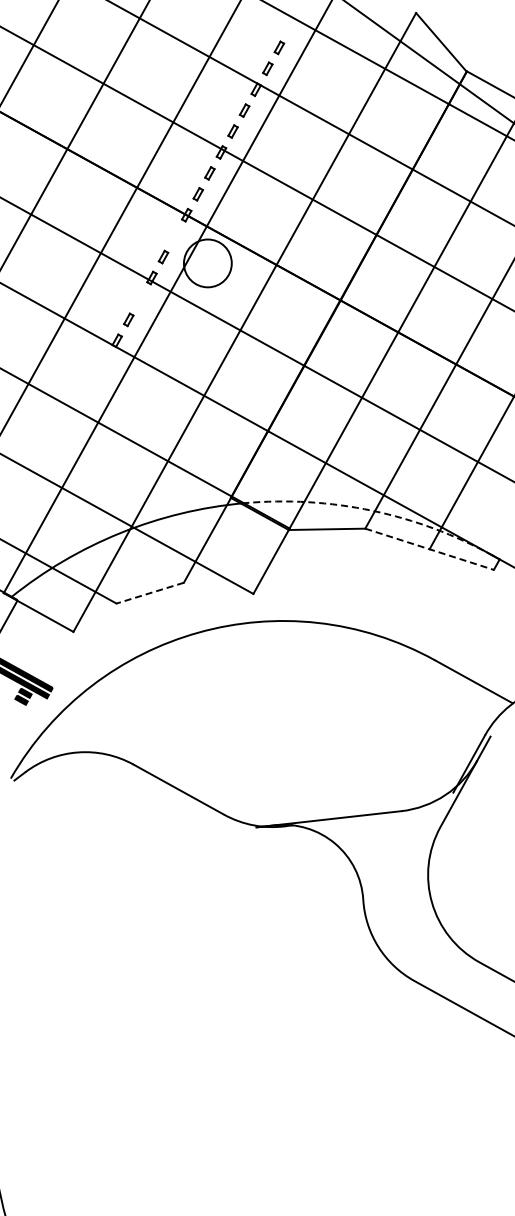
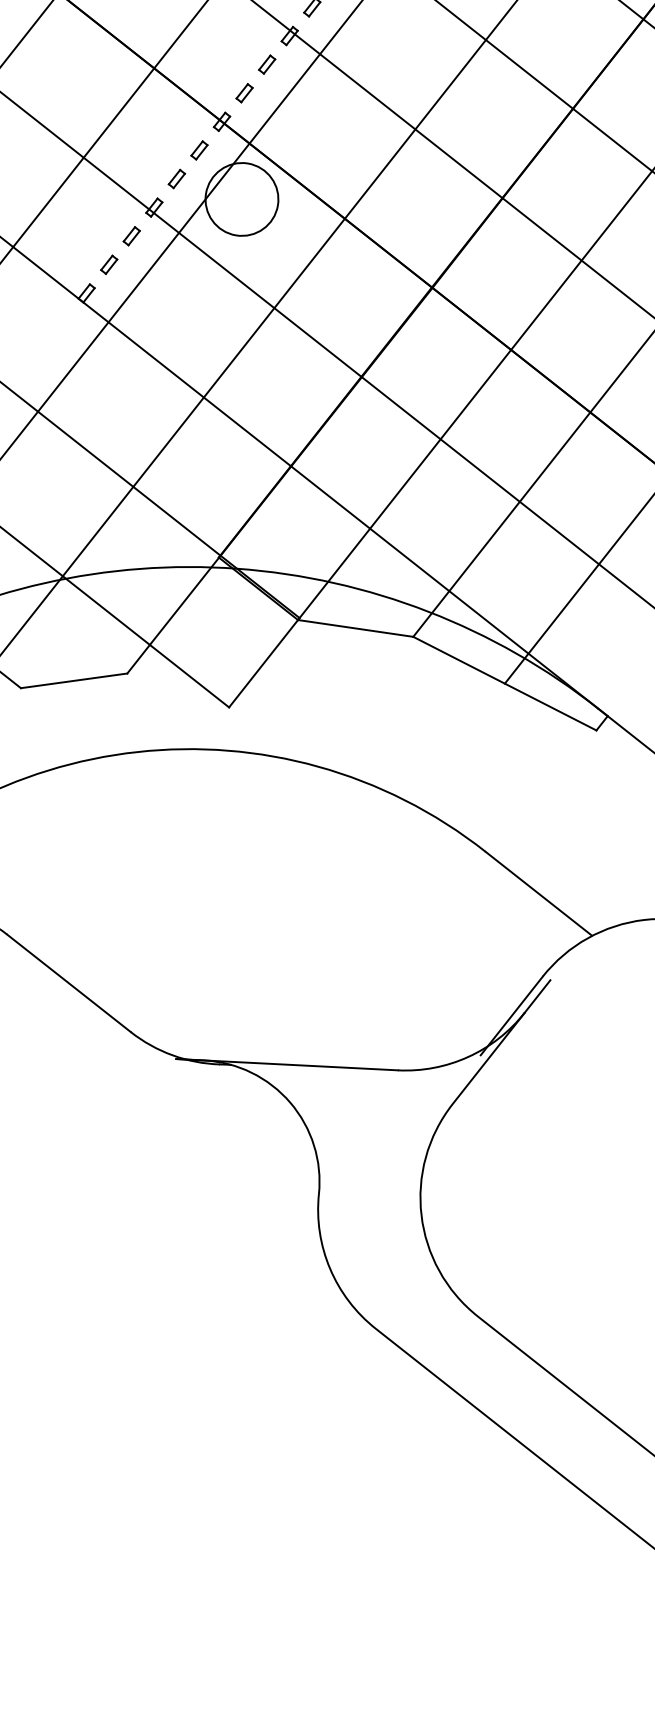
part: (174, 235) -> (198, 149), added
part: (140, 298) -> (132, 235), added
arc: (372, 510) -> (428, 611), dashed -> solid
line: (429, 549) -> (504, 683), dashed -> solid
line: (149, 593) -> (73, 681), dashed -> solid

